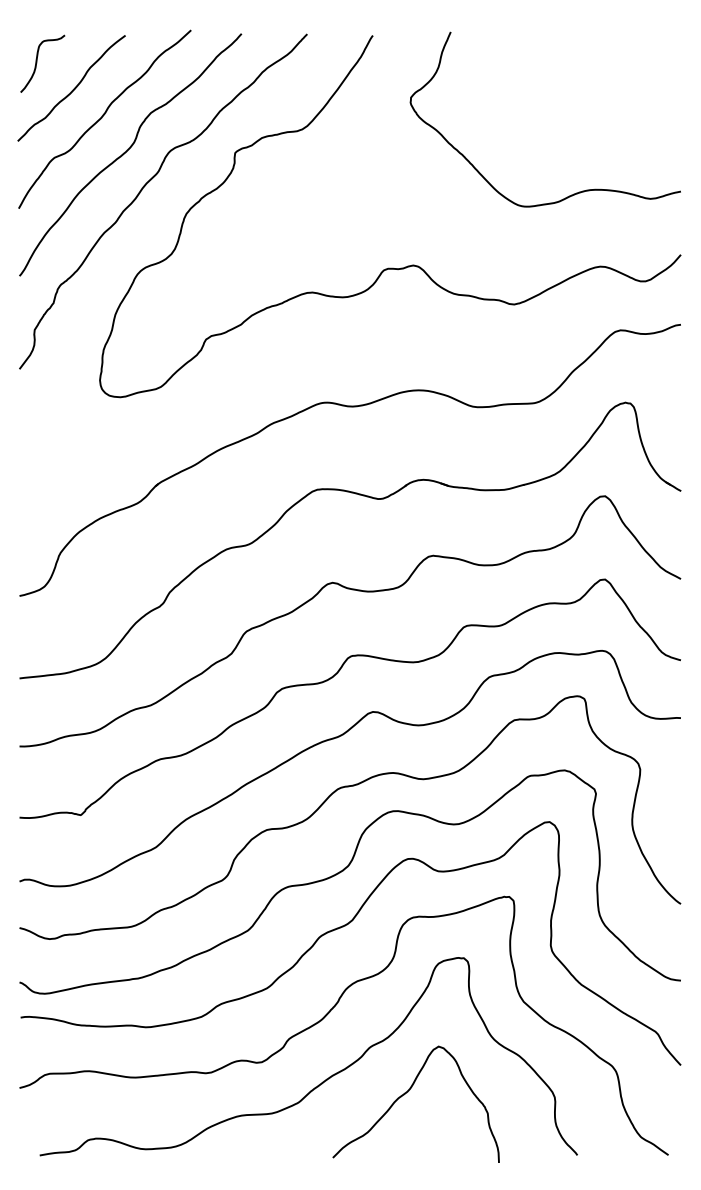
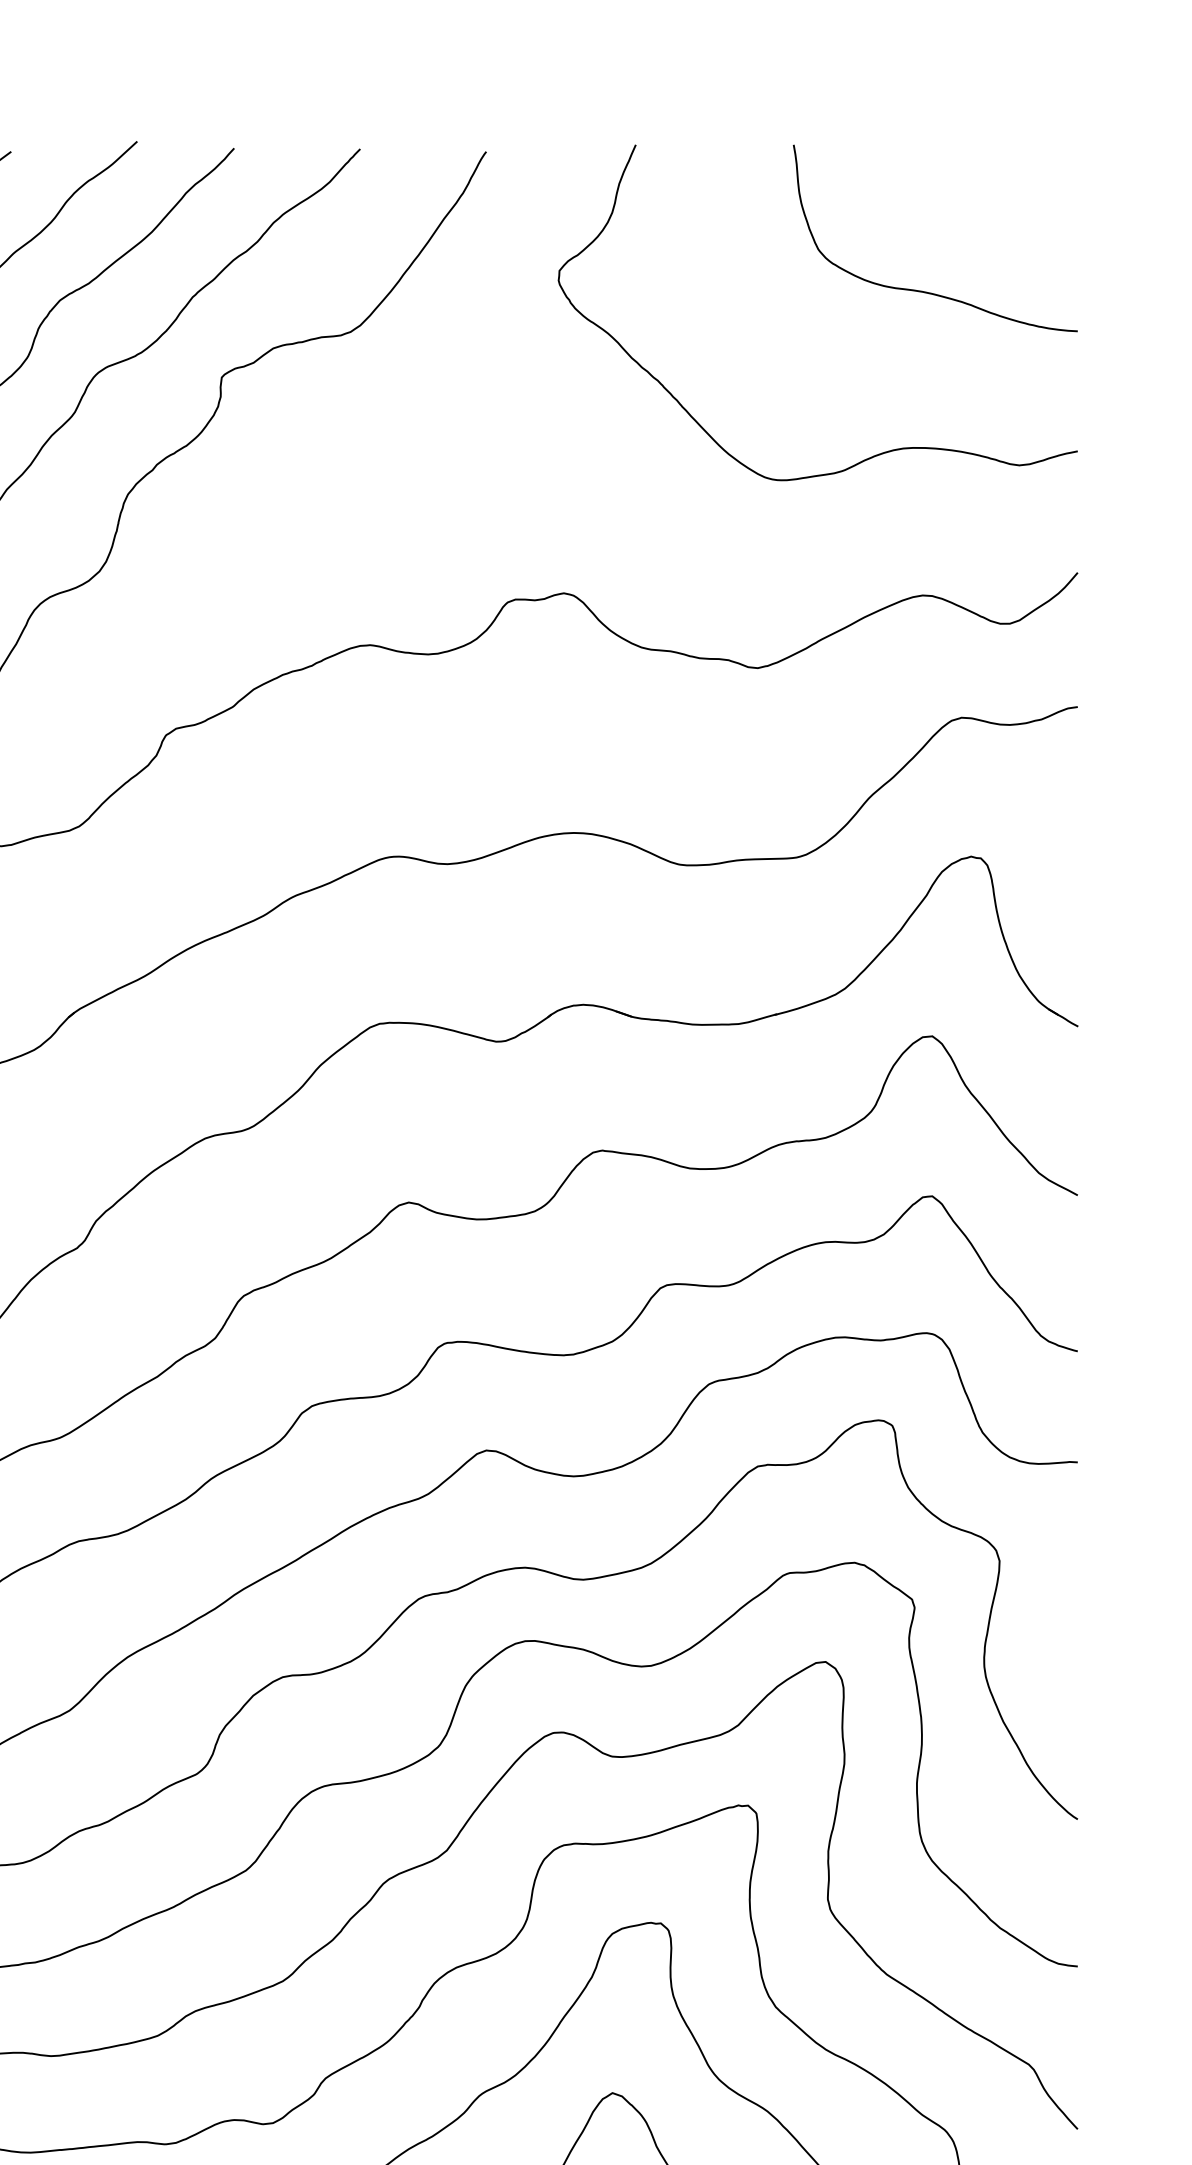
curve: (601, 107) -> (925, 289), added

